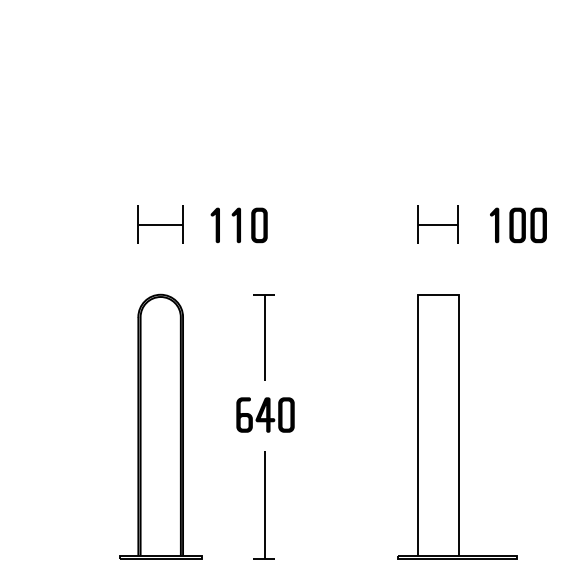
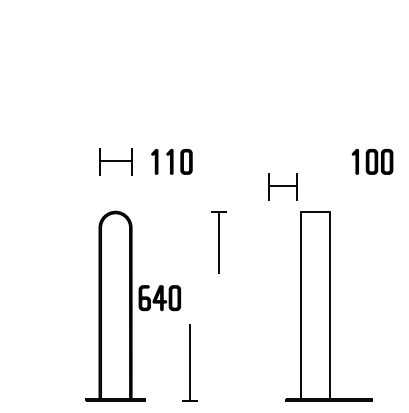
part: (437, 224) -> (282, 186), moved
part: (263, 337) -> (218, 242), moved
part: (265, 415) -> (159, 298), moved

